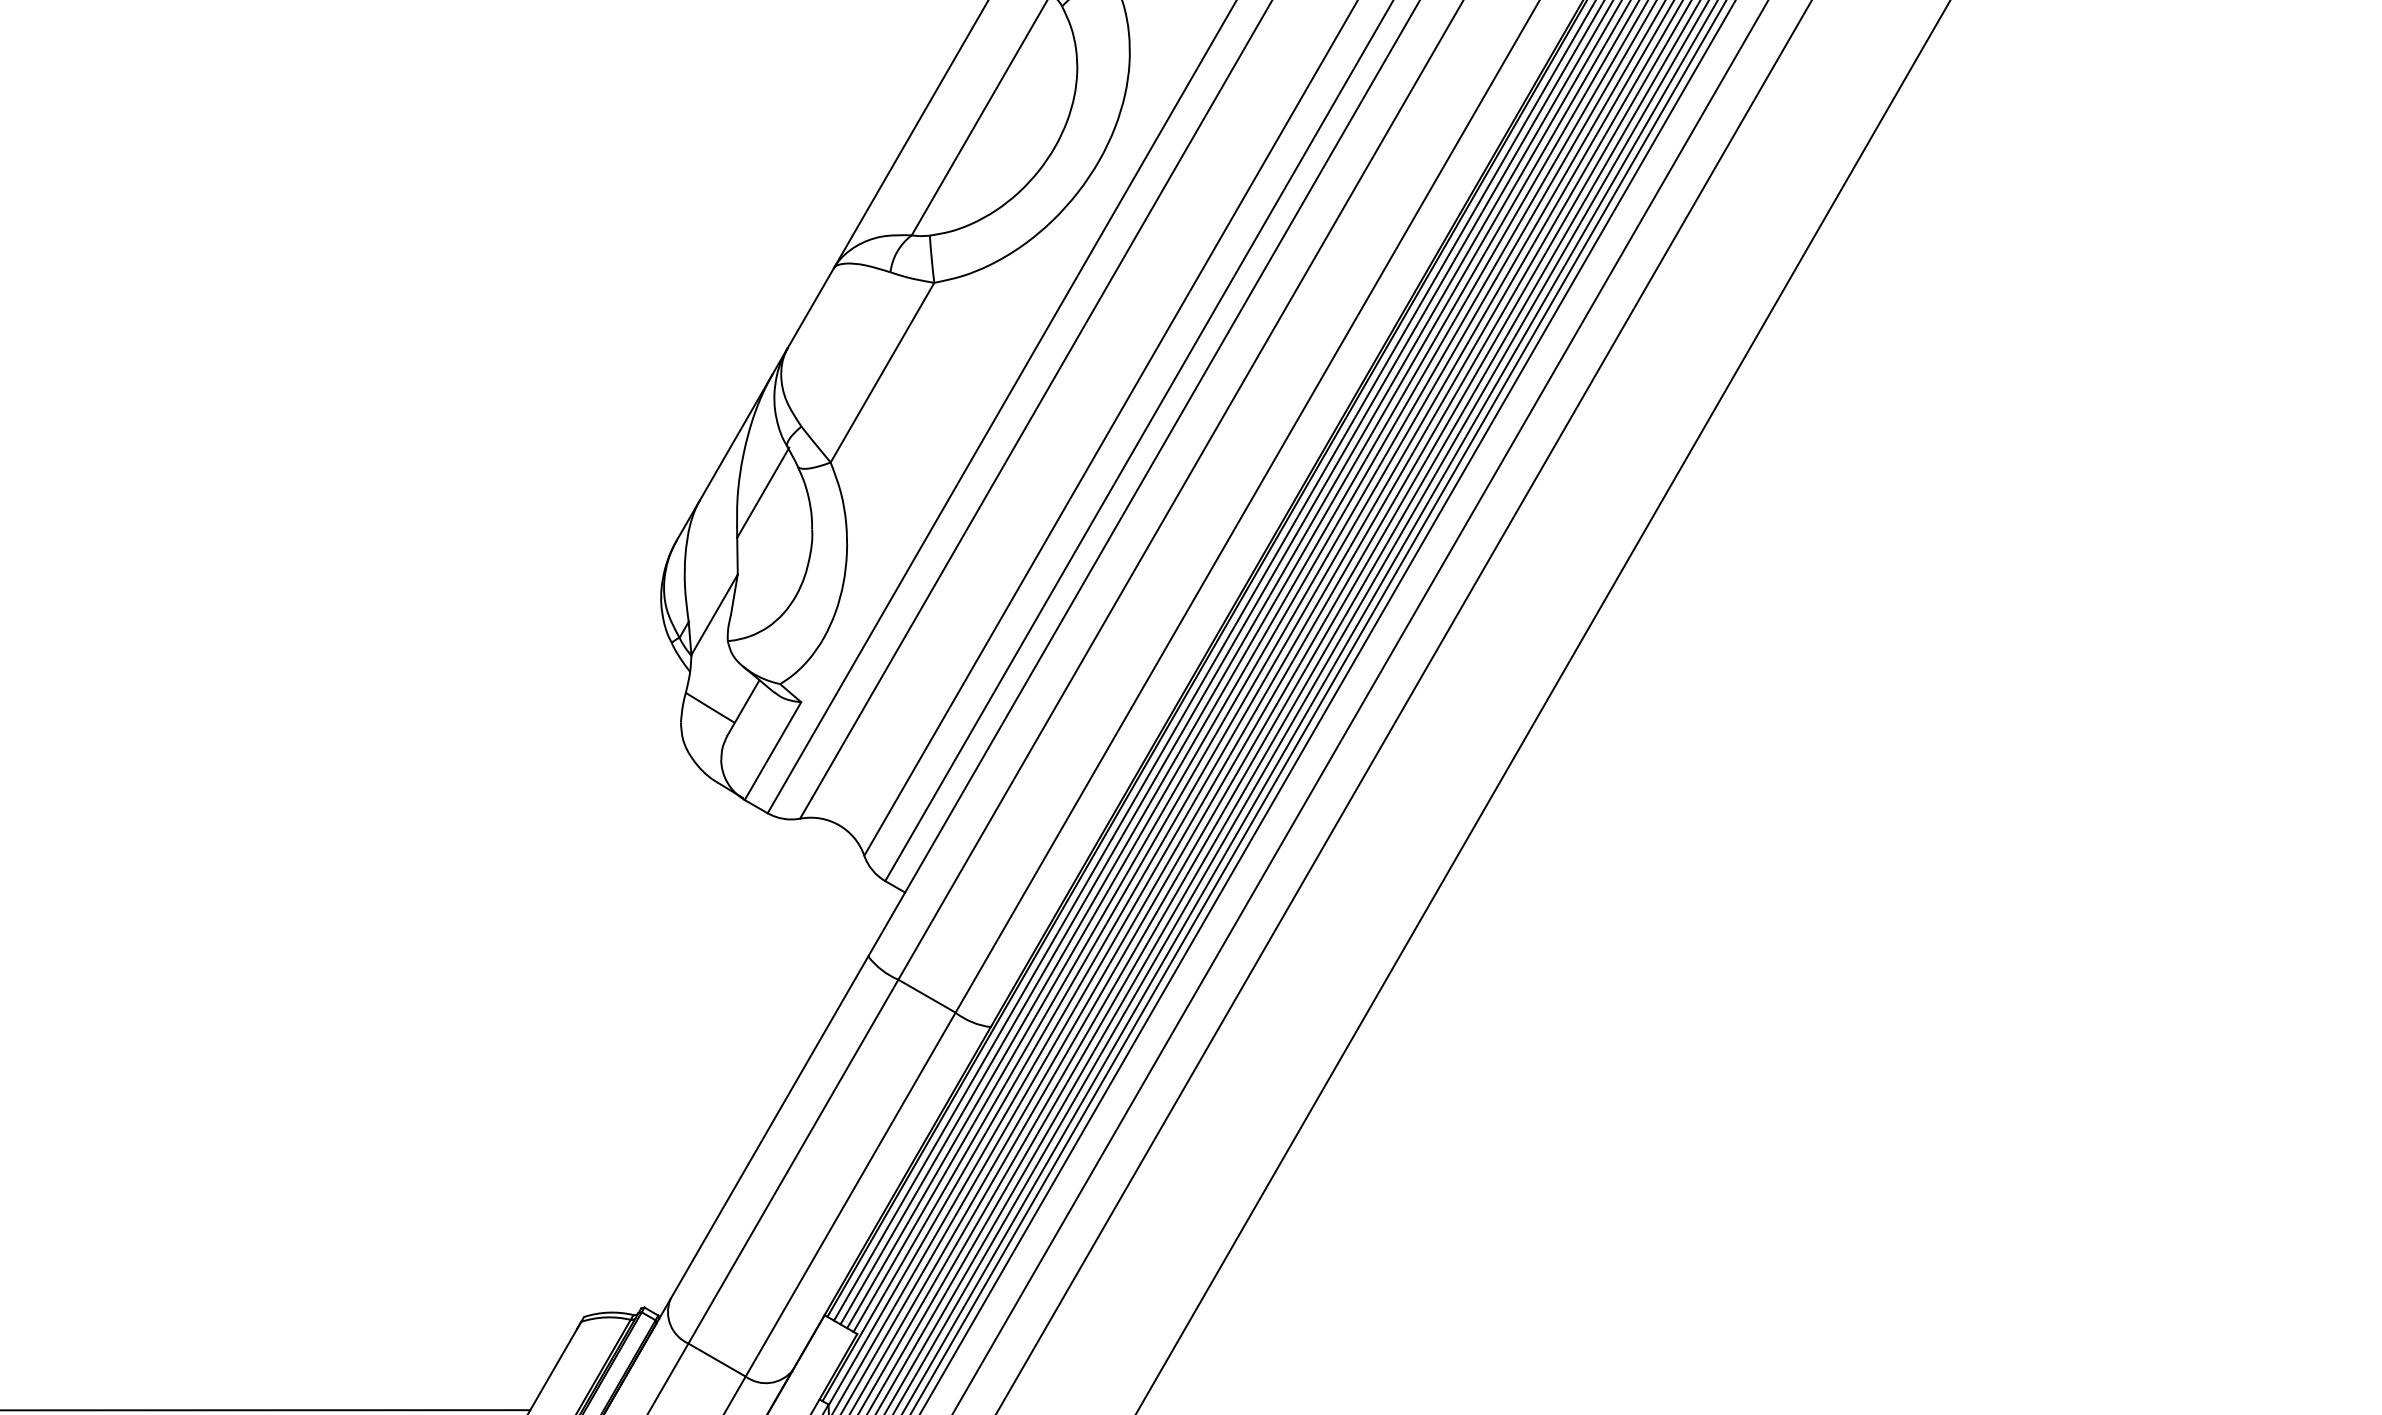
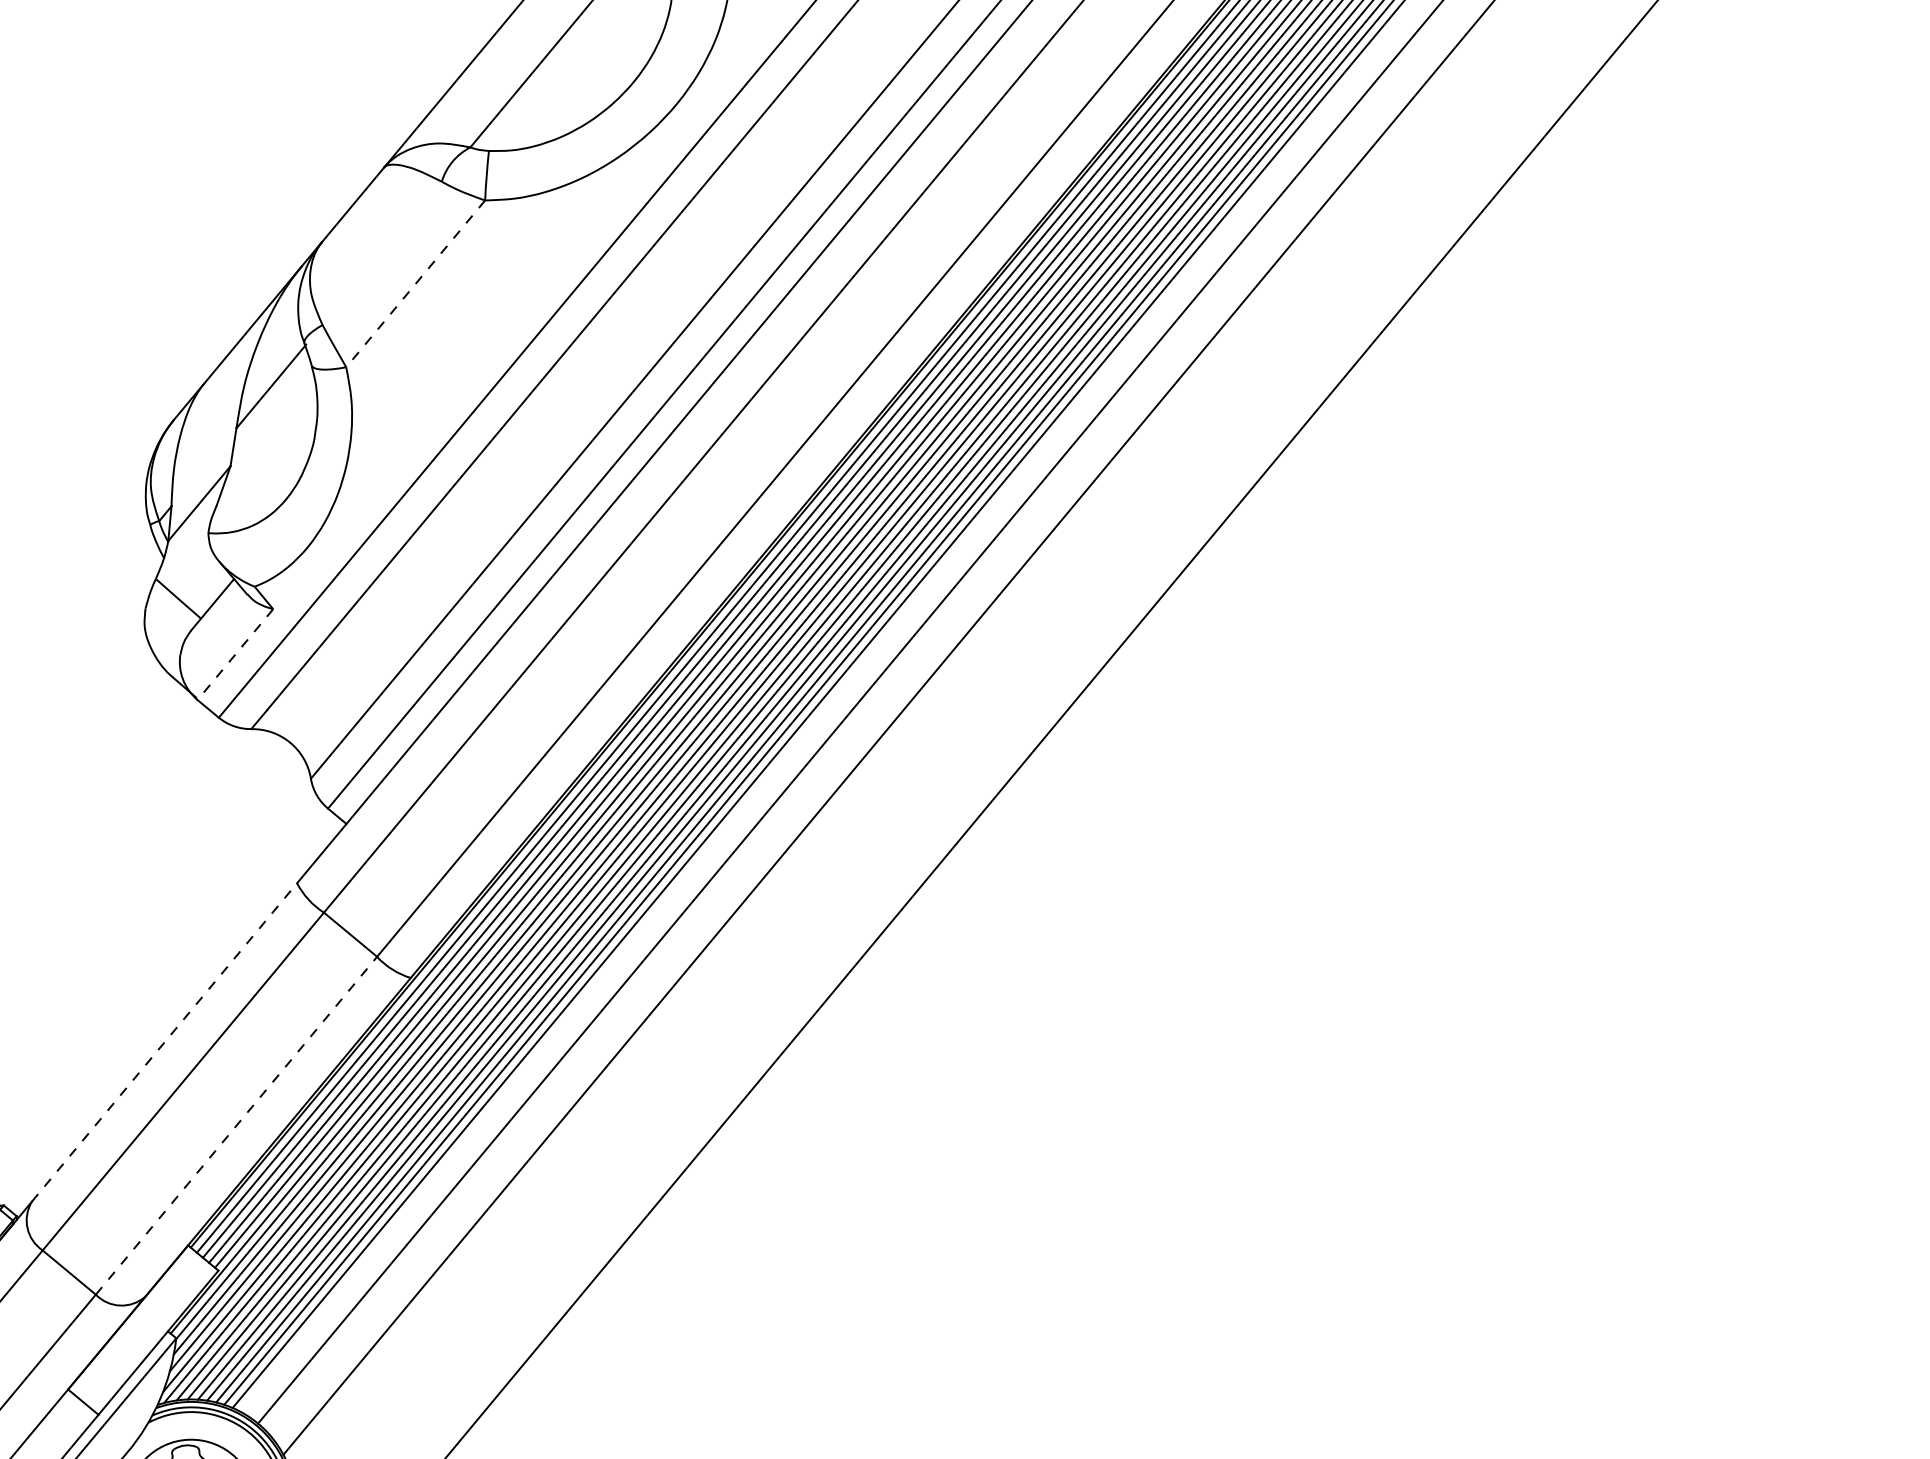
line: (882, 372) -> (415, 283), solid -> dashed
line: (773, 751) -> (235, 655), solid -> dashed
line: (769, 1127) -> (164, 1042), solid -> dashed
line: (850, 1194) -> (236, 1125), solid -> dashed

